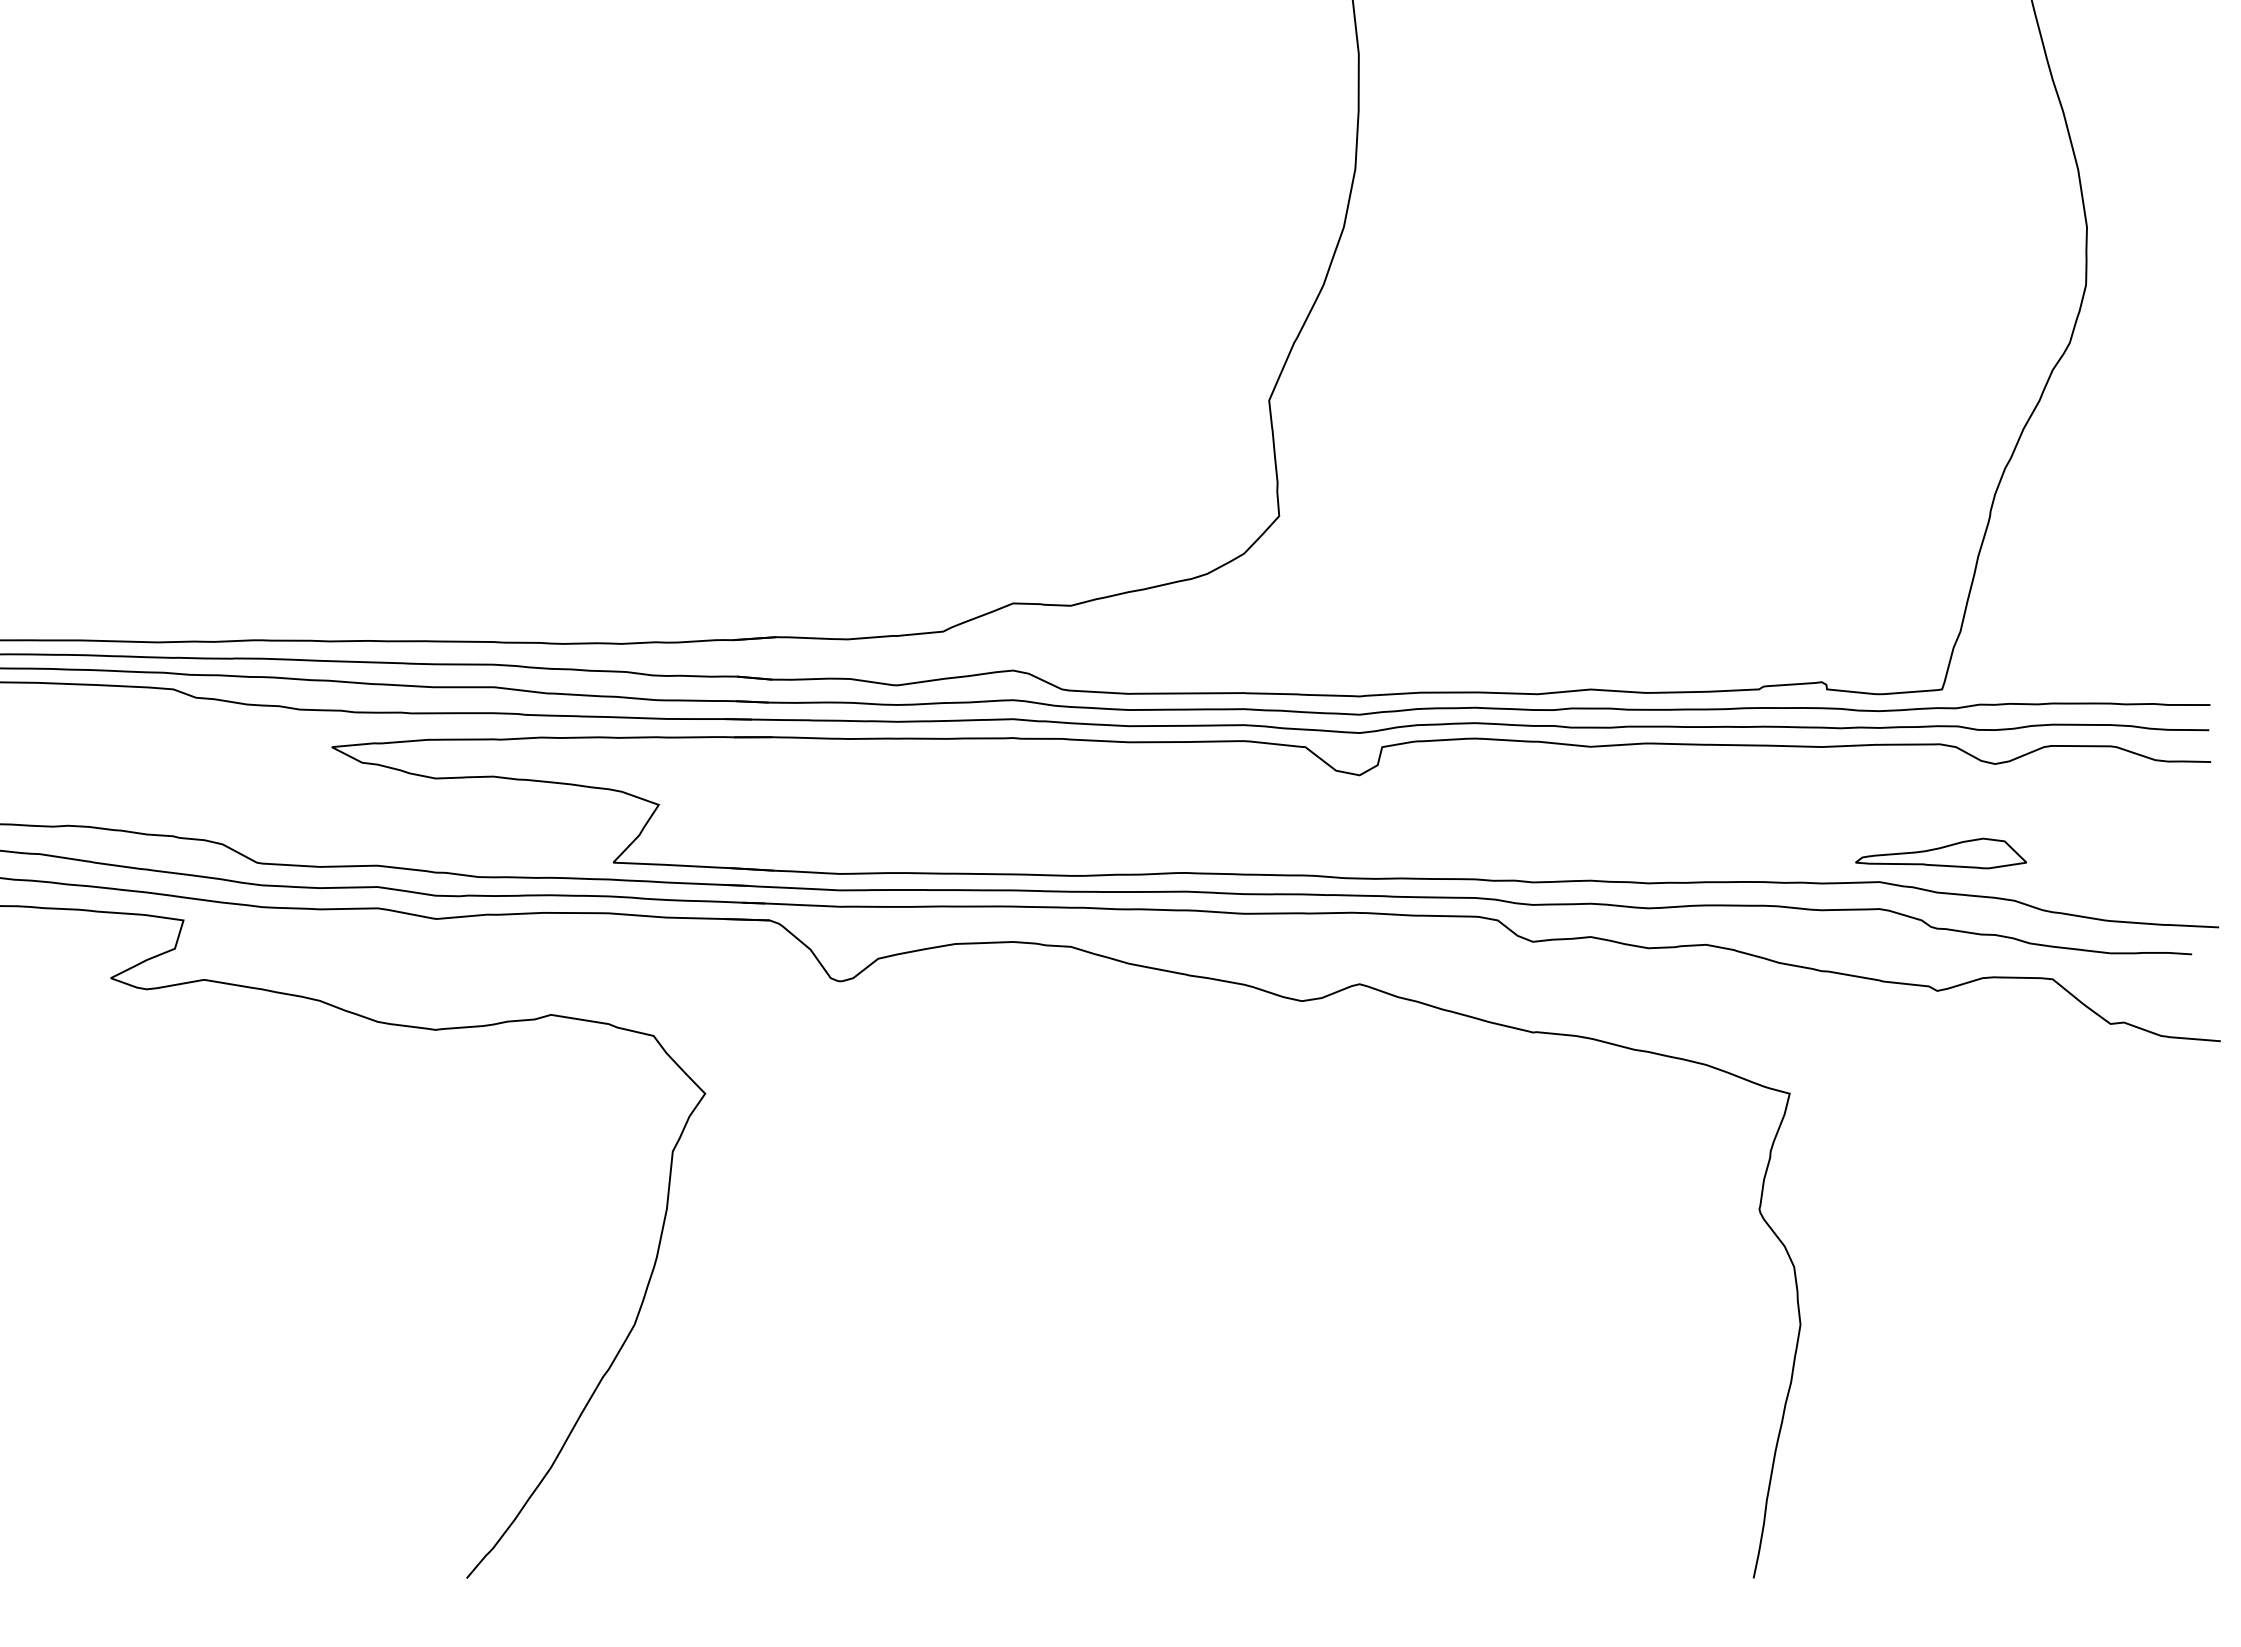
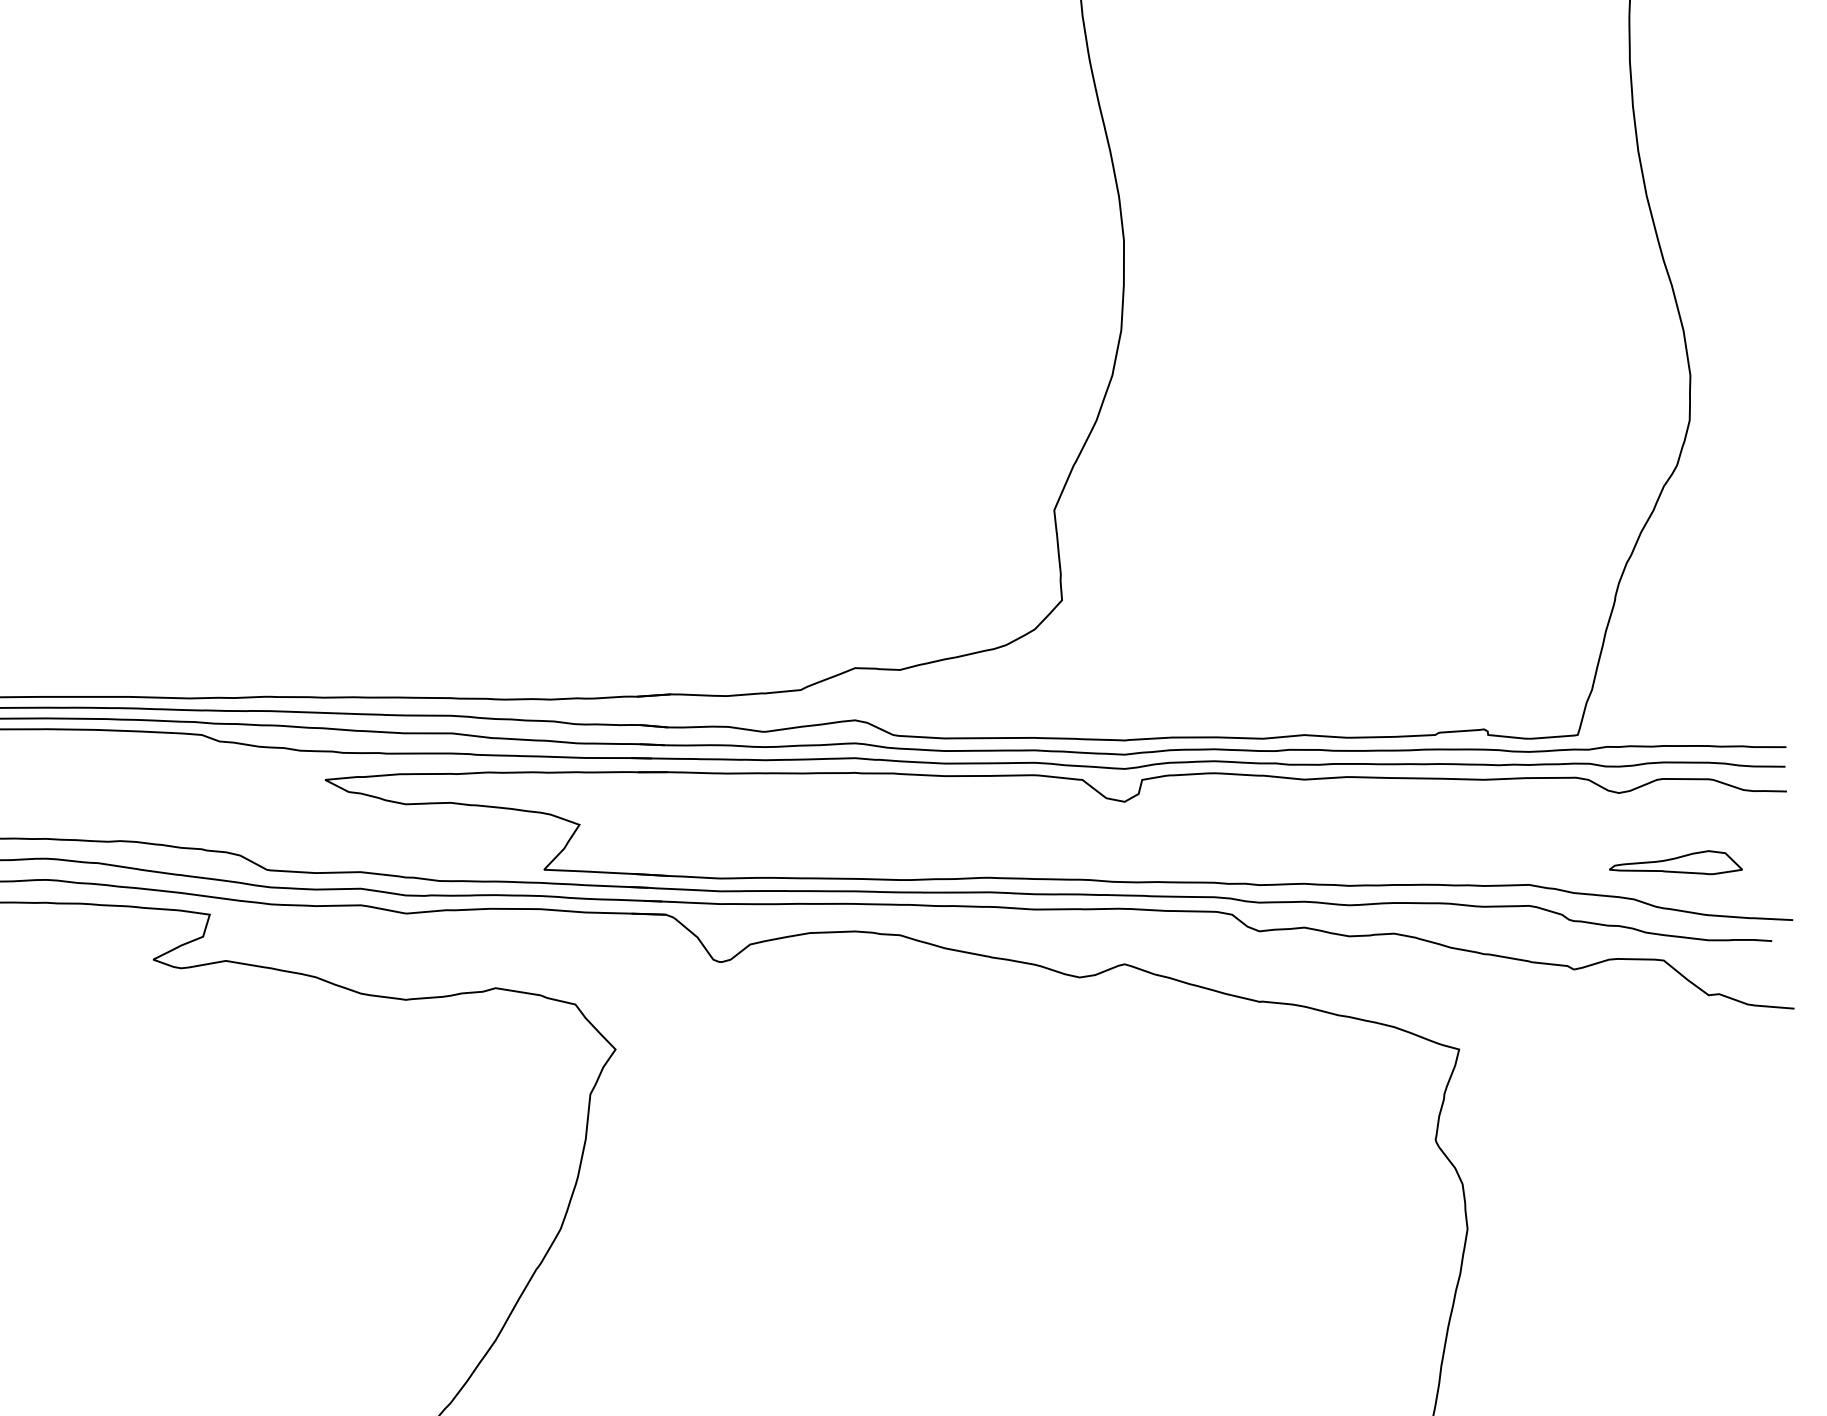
part: (1940, 853) -> (1675, 862), moved

